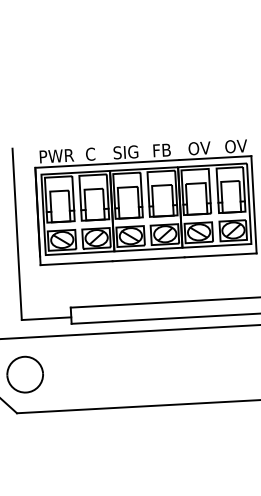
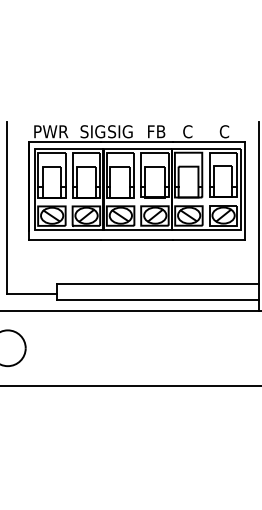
text: (238, 146) -> (233, 131), OV -> C
text: (201, 148) -> (196, 131), OV -> C
text: (98, 153) -> (92, 131), C -> SIG

